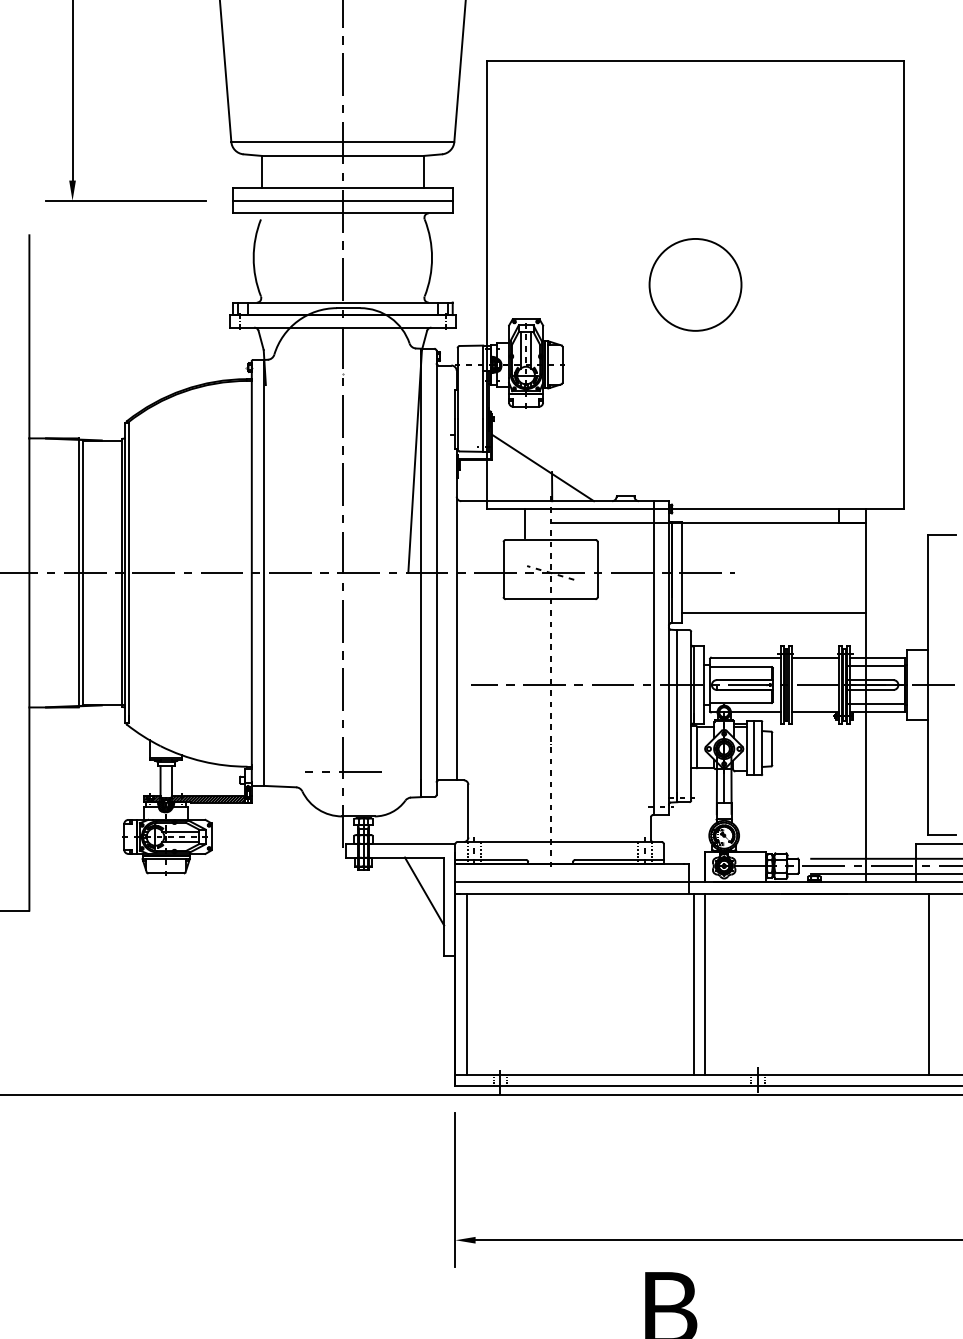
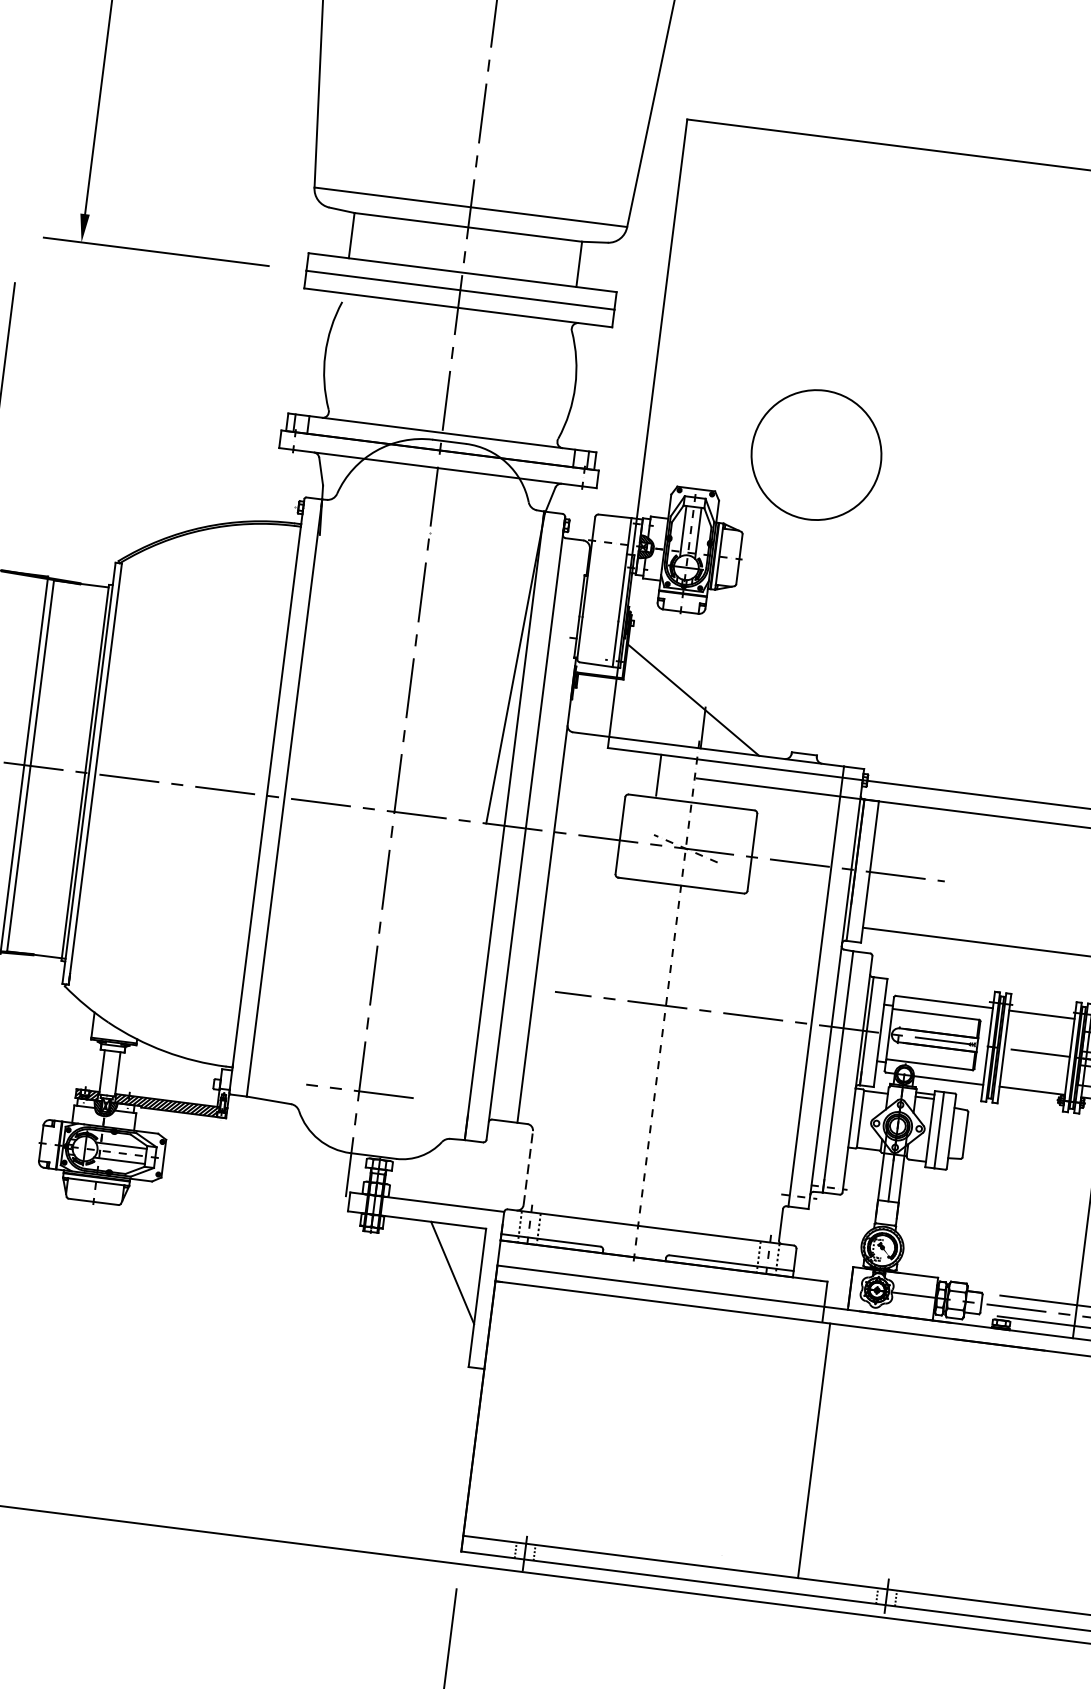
circle: (695, 284) -> (816, 454), moved
line: (468, 810) -> (528, 1167), solid -> dashed
line: (466, 984) -> (494, 1410), removed
line: (705, 984) -> (829, 1453), removed

